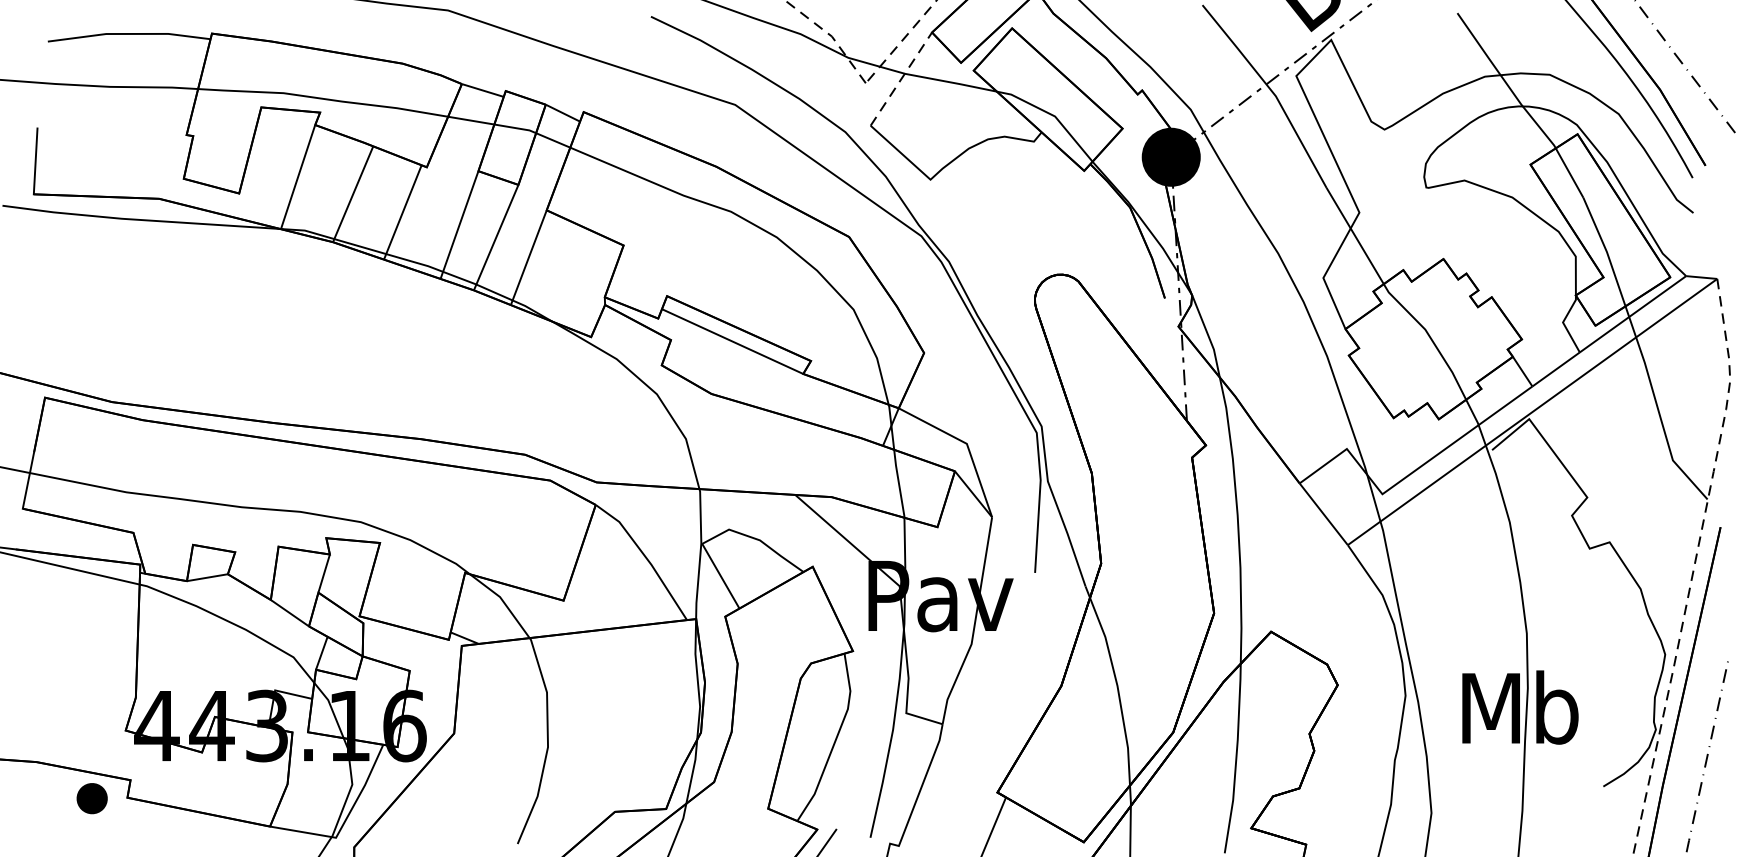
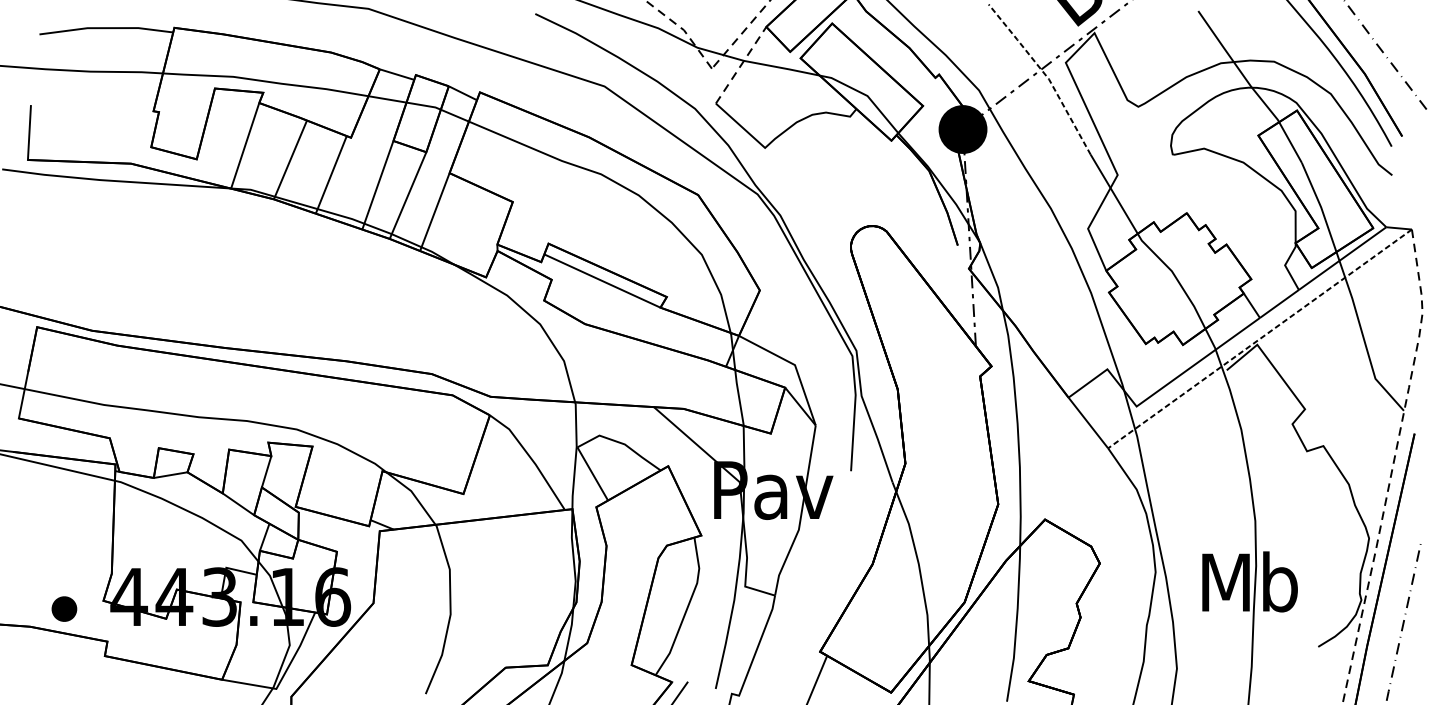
line: (1271, 90) -> (1045, 74), solid -> dashed
line: (1532, 412) -> (1259, 339), solid -> dashed
part: (91, 798) -> (63, 608), moved

